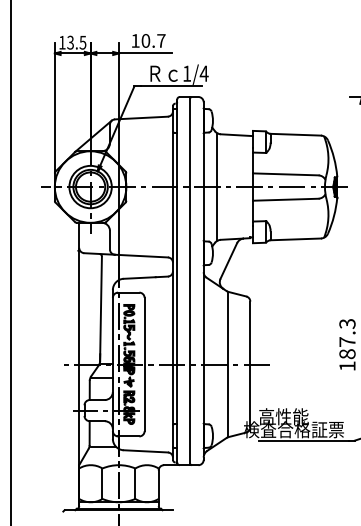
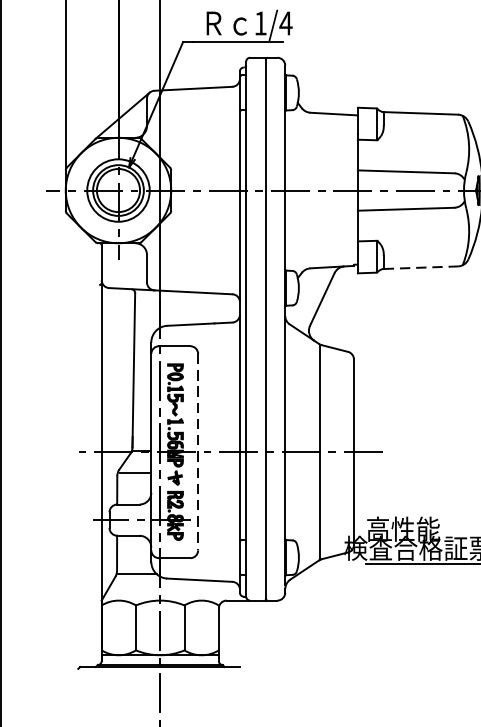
line: (217, 187) -> (305, 191), removed
line: (296, 239) -> (422, 267), solid -> dashed
line: (144, 364) -> (197, 452), solid -> dashed

